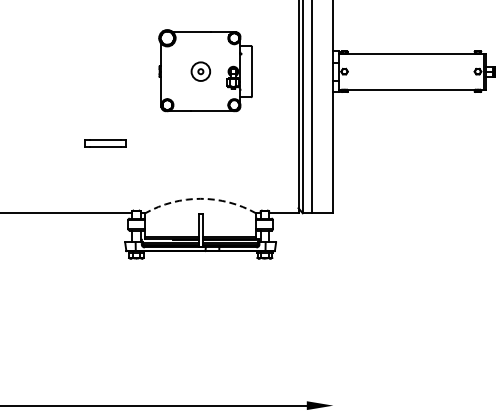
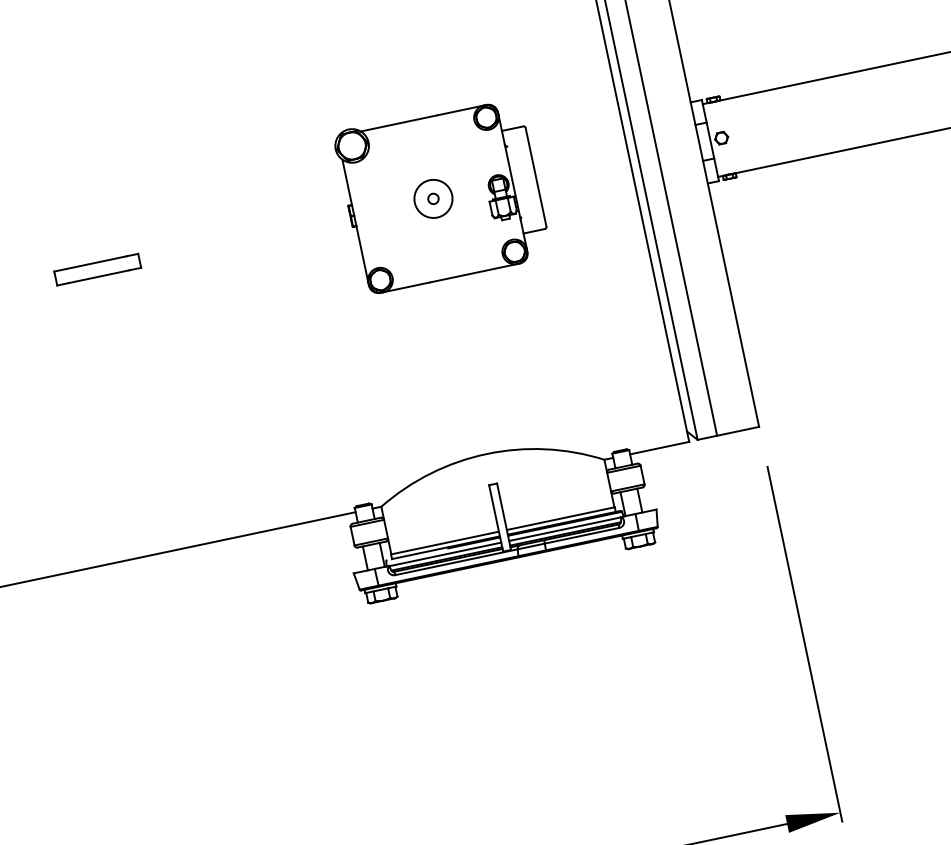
part: (105, 143) -> (97, 269), moved
arc: (200, 198) -> (486, 453), dashed -> solid
line: (333, 321) -> (805, 643), added

